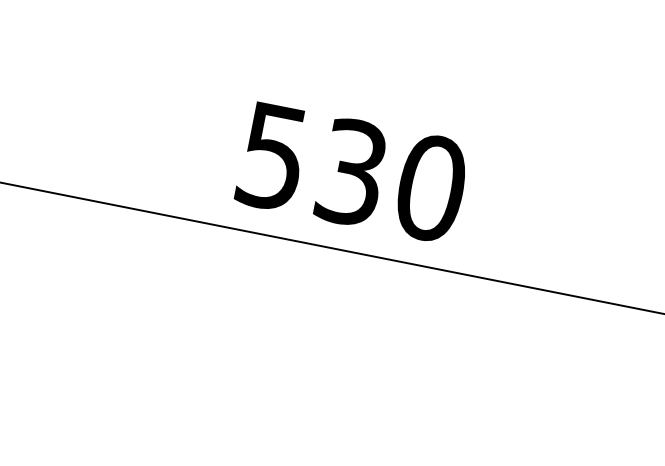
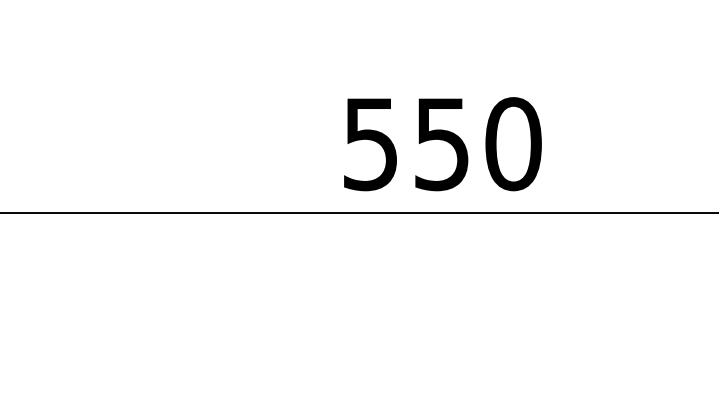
text: (352, 171) -> (442, 143), 530 -> 550

